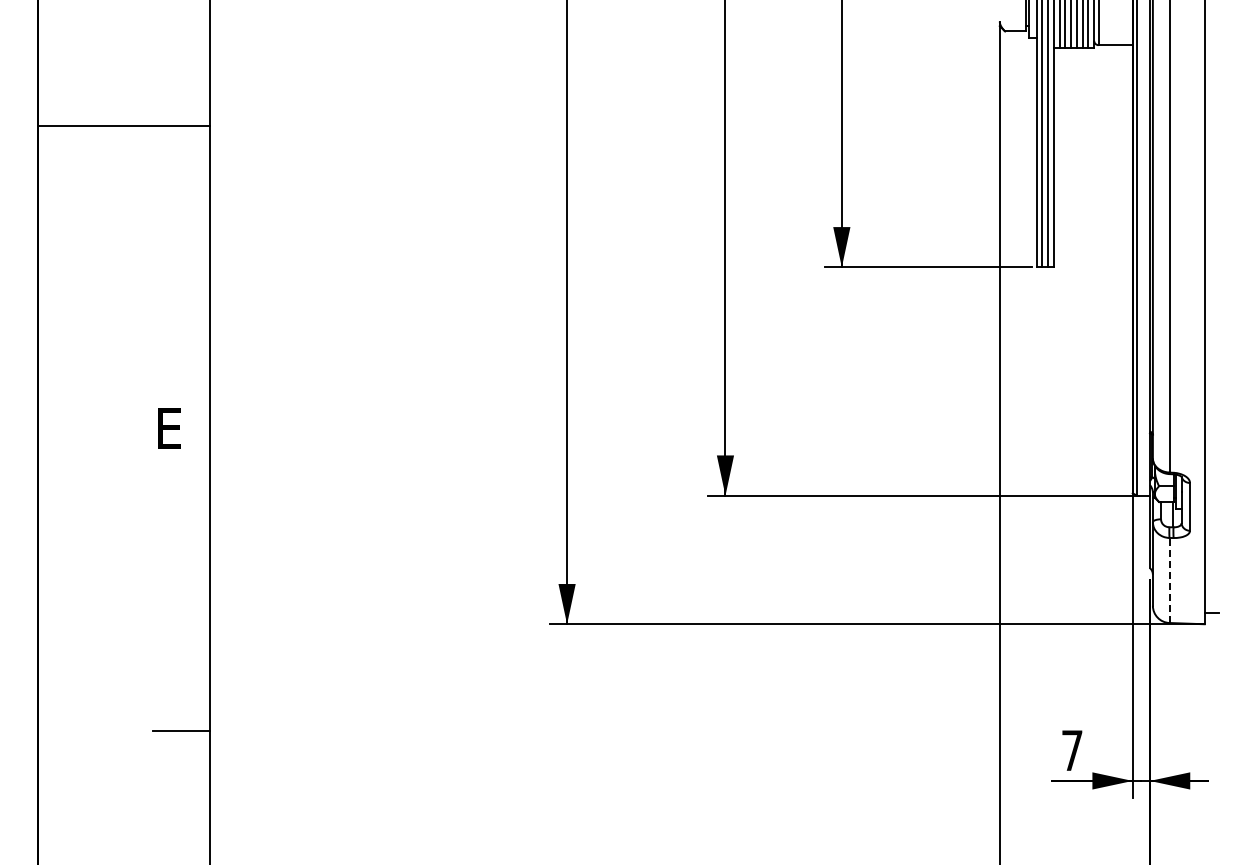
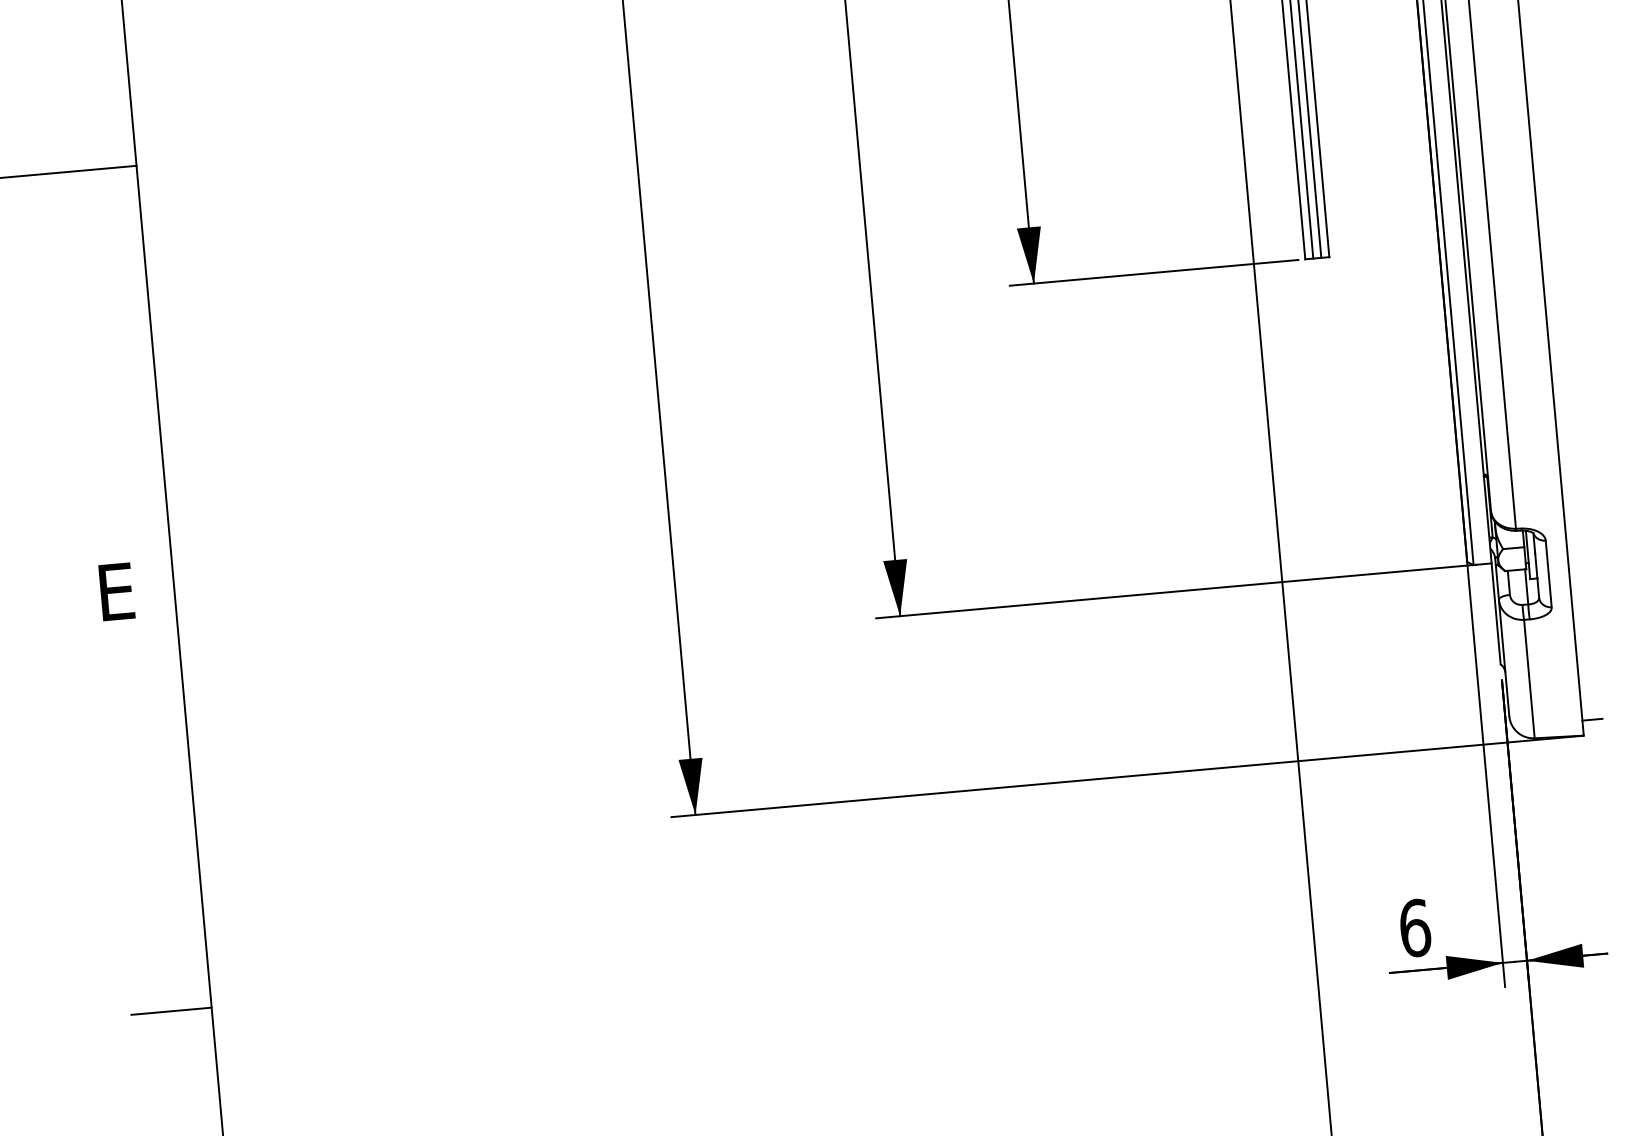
line: (1169, 580) -> (1529, 679), dashed -> solid
text: (1072, 750) -> (1415, 927), 7 -> 6

